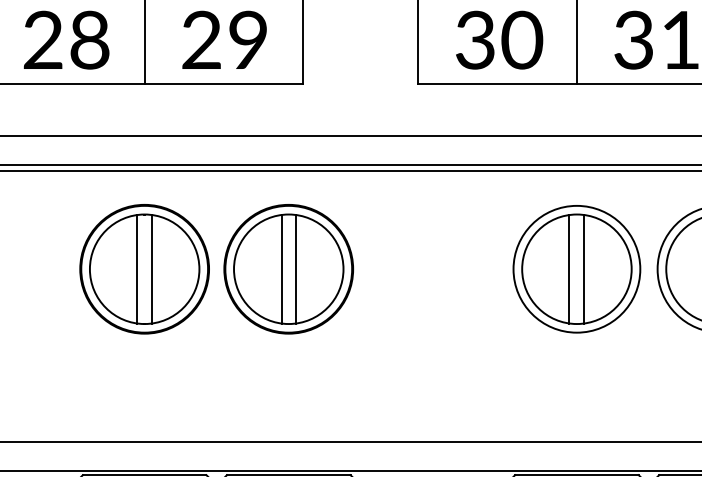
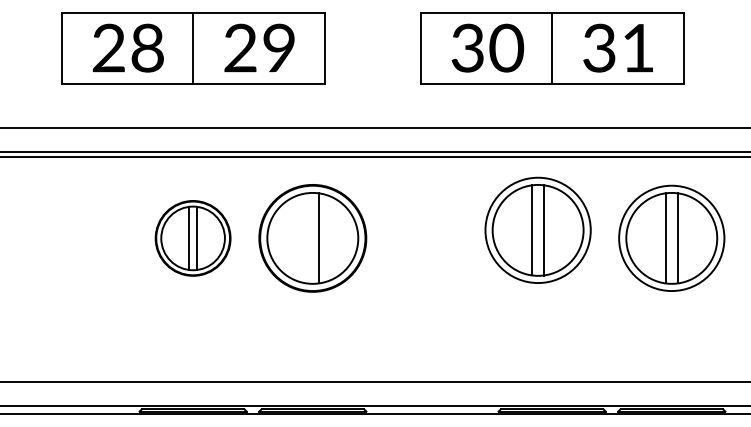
part: (576, 268) -> (537, 229), moved
part: (143, 269) -> (192, 238), size x0.7
line: (281, 269) -> (306, 238), removed

